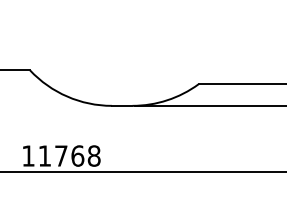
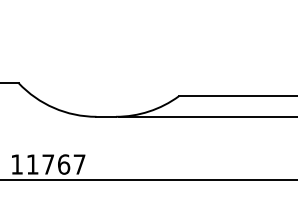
text: (94, 155) -> (79, 164), 11768 -> 11767

